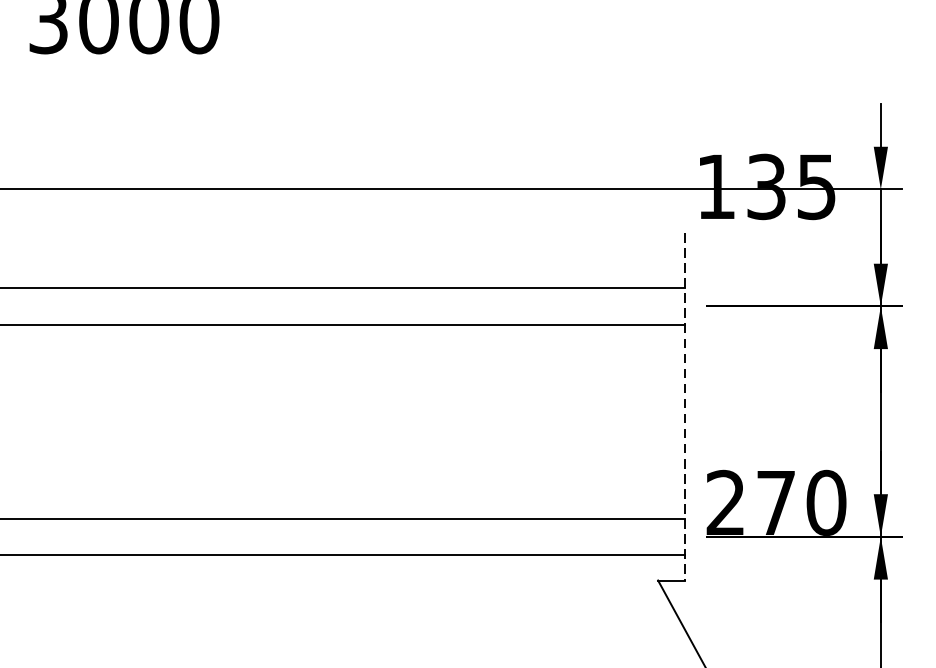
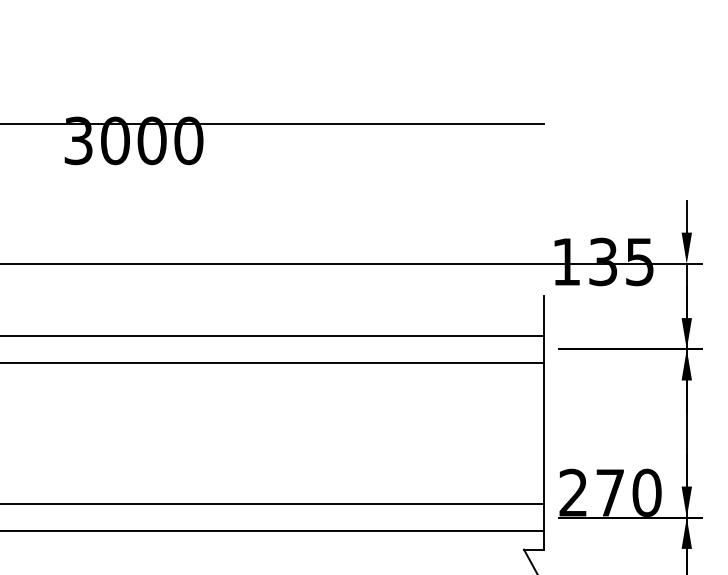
line: (684, 406) -> (543, 422), dashed -> solid

